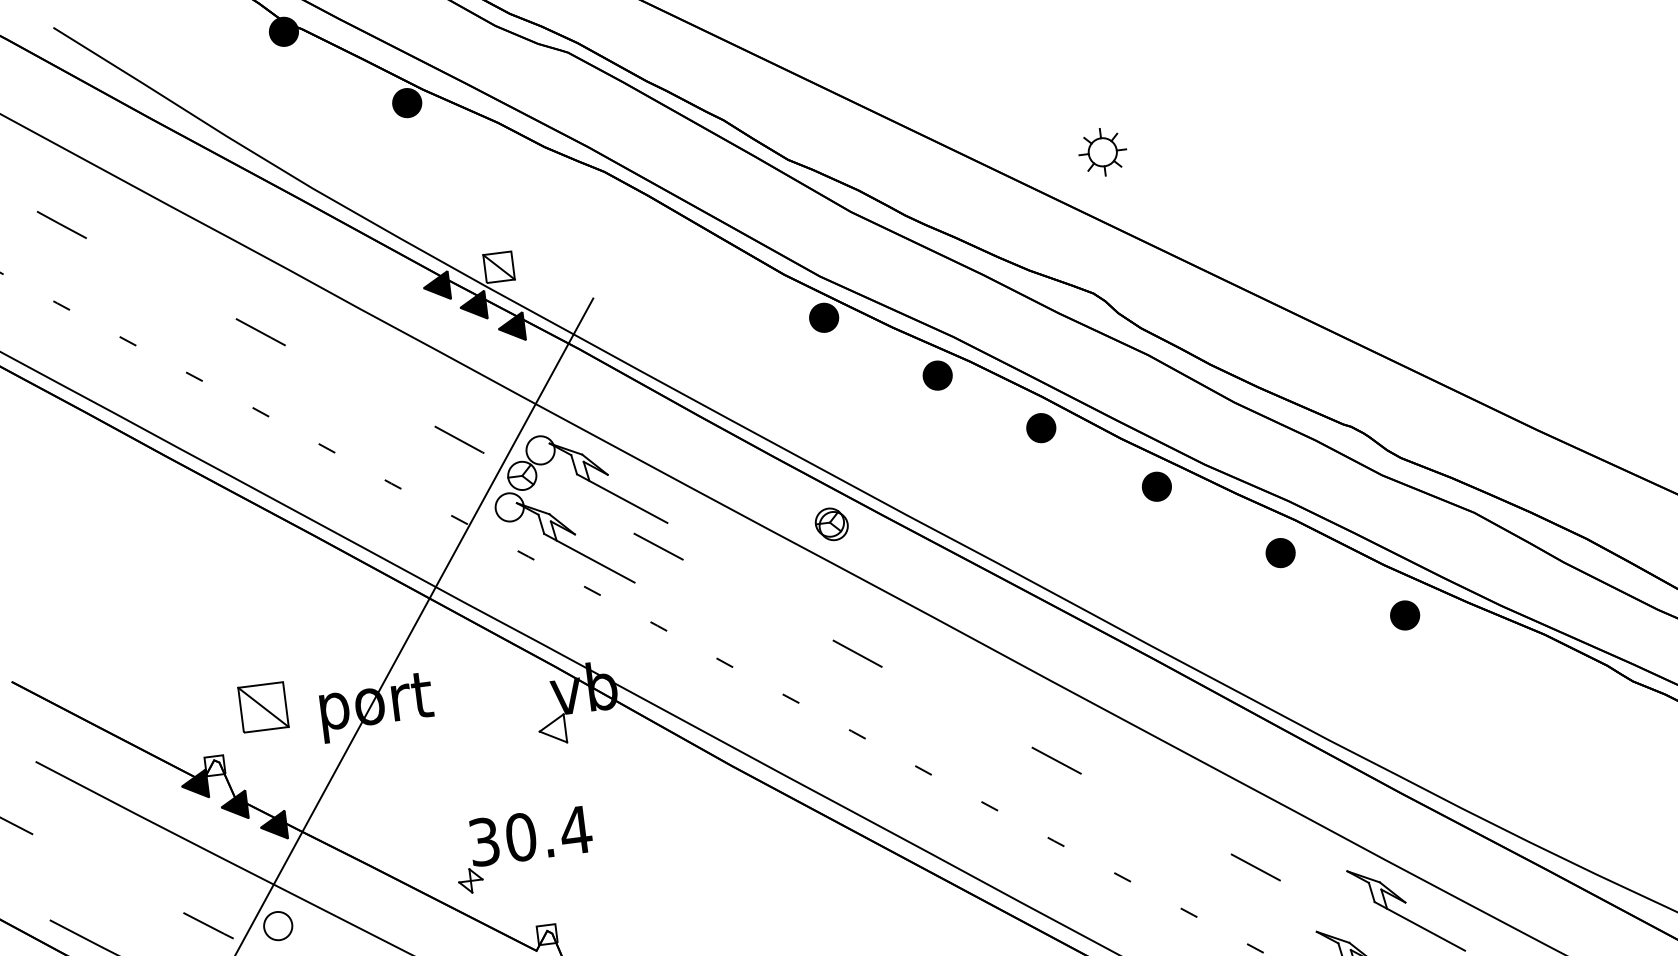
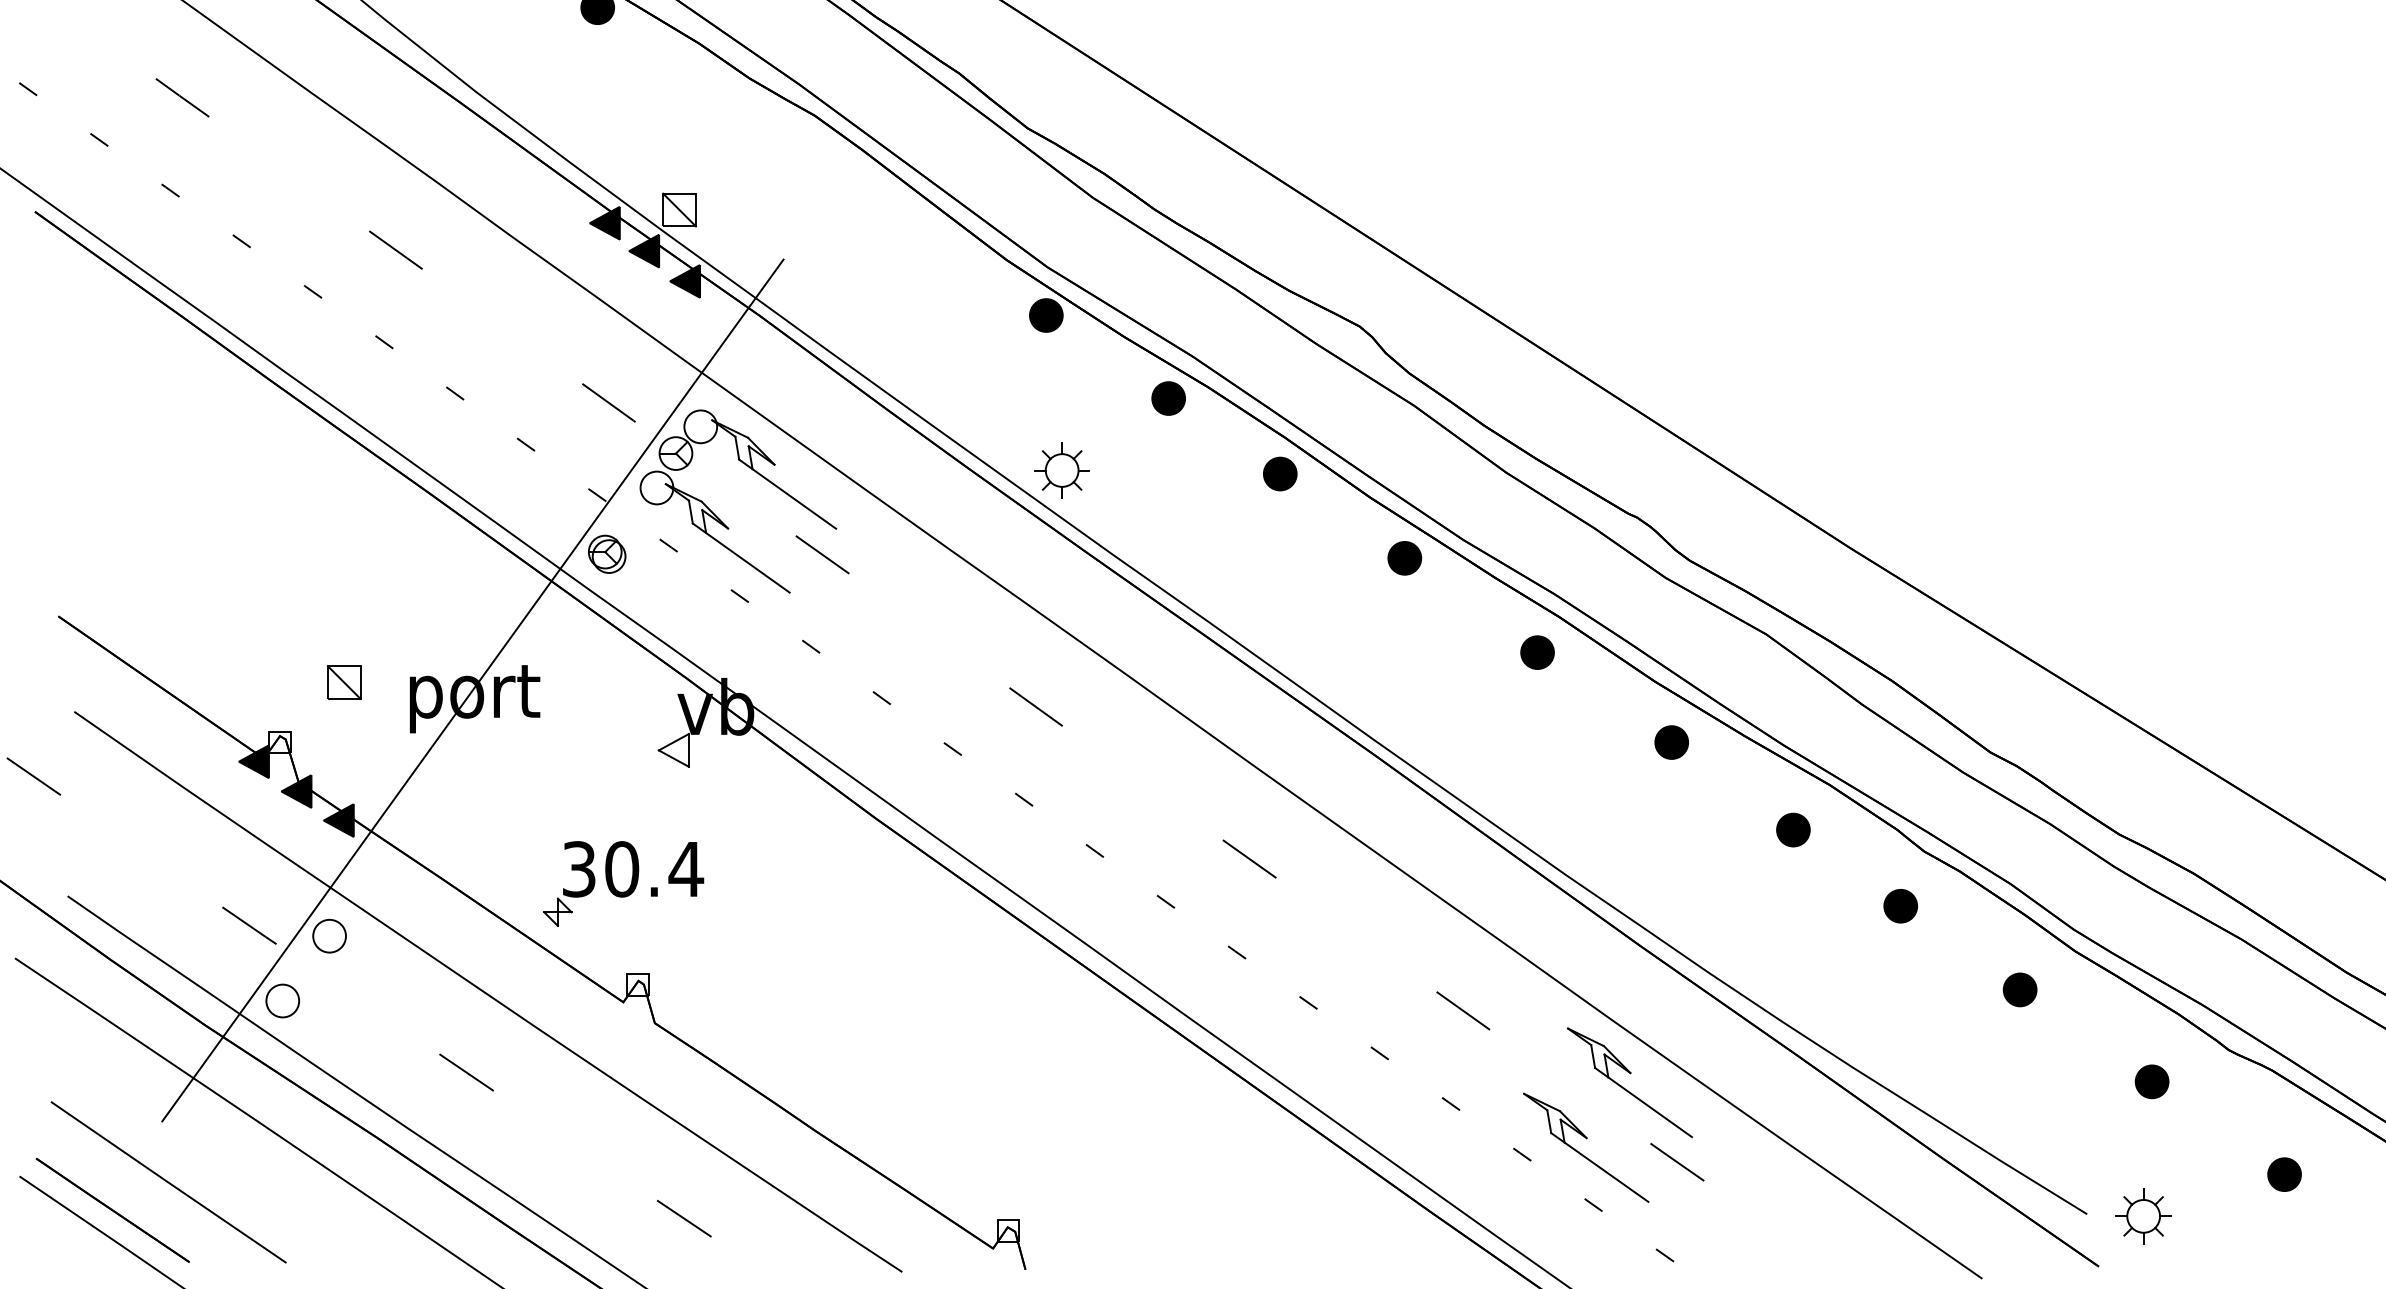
part: (1102, 152) -> (1061, 470), moved
part: (831, 523) -> (607, 553), moved
part: (1518, 676) -> (1793, 829), added
part: (262, 707) -> (343, 682), size x0.62
part: (1618, 730) -> (1900, 906), added

